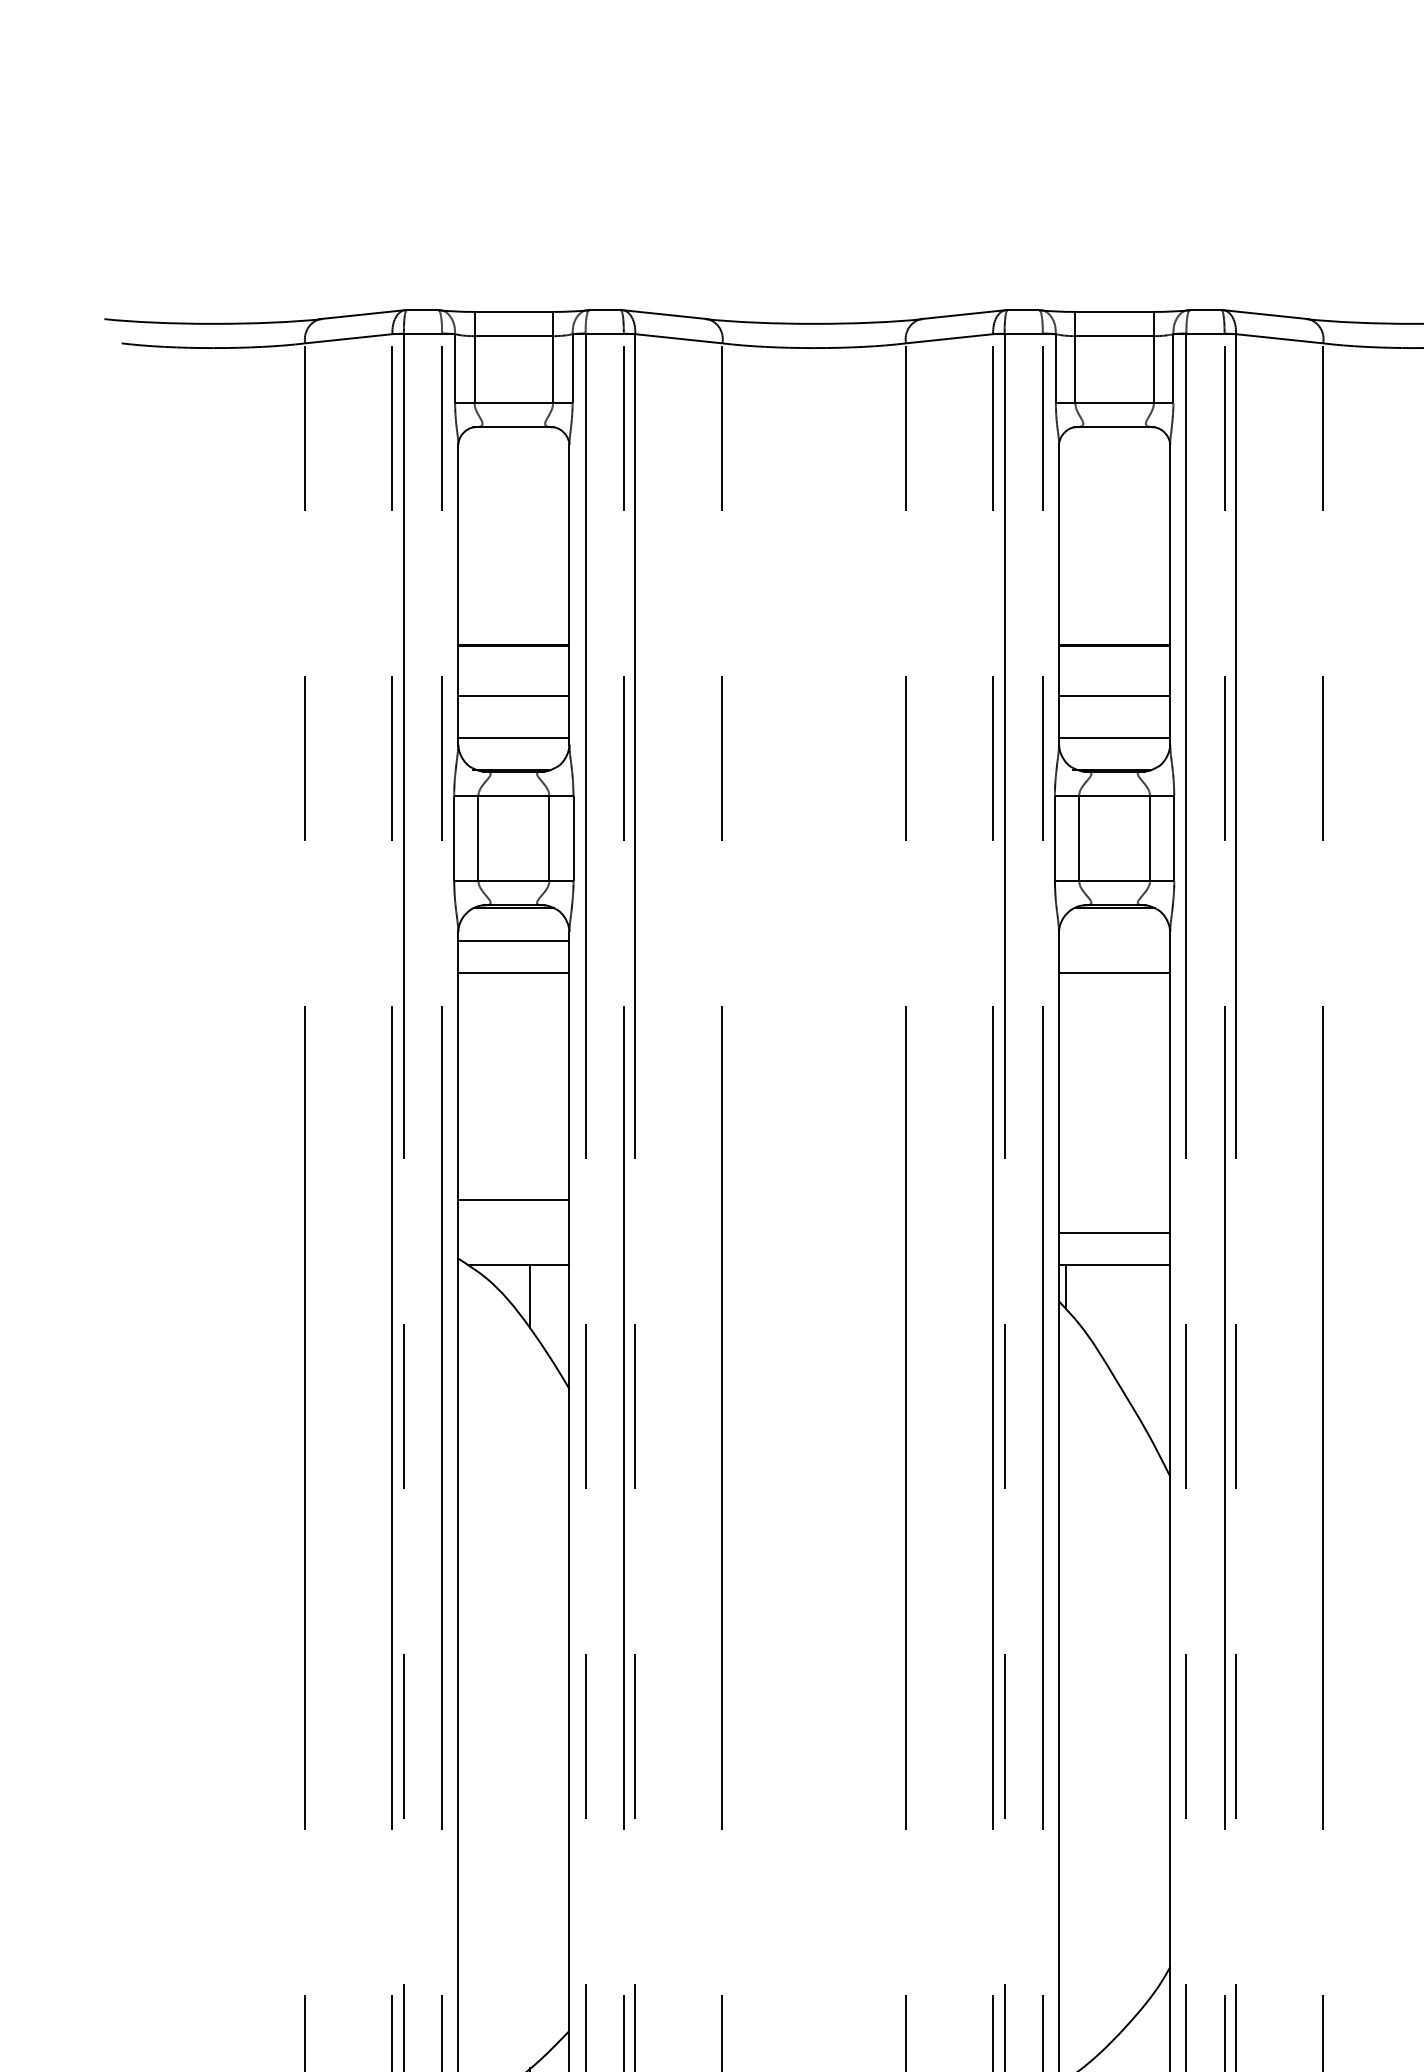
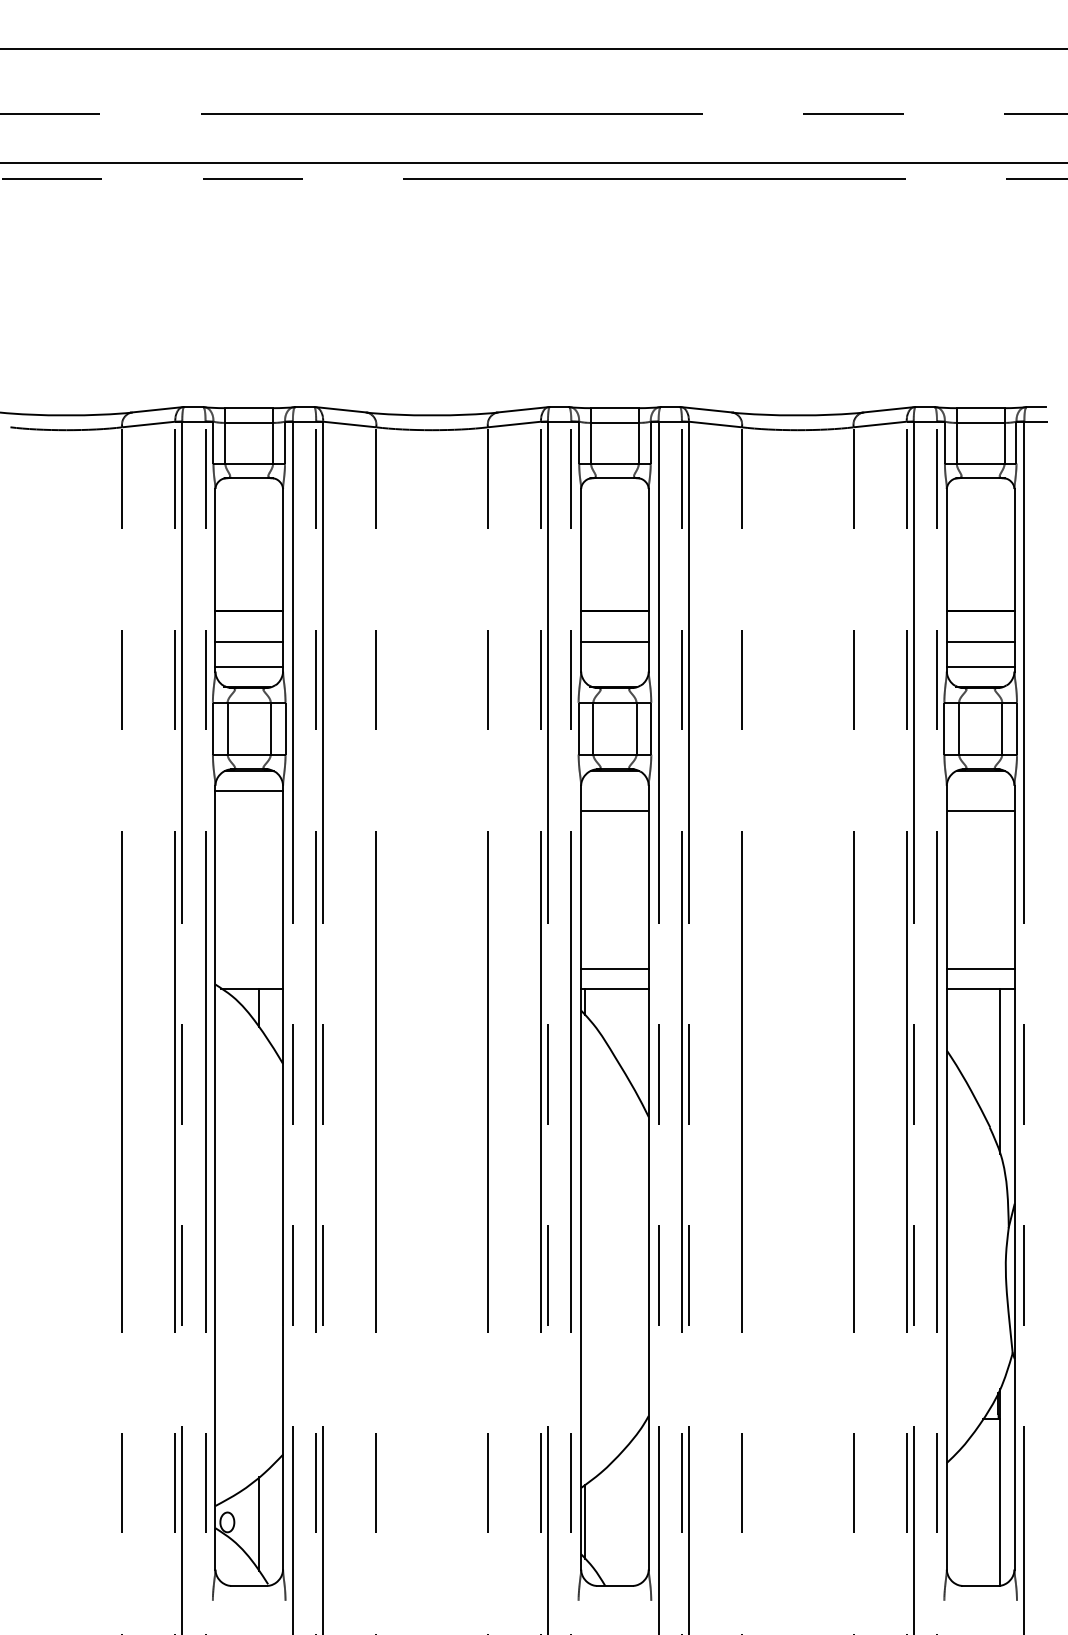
line: (1113, 737) -> (614, 667), removed
line: (514, 972) -> (249, 810), removed
line: (514, 1201) -> (249, 949), removed

